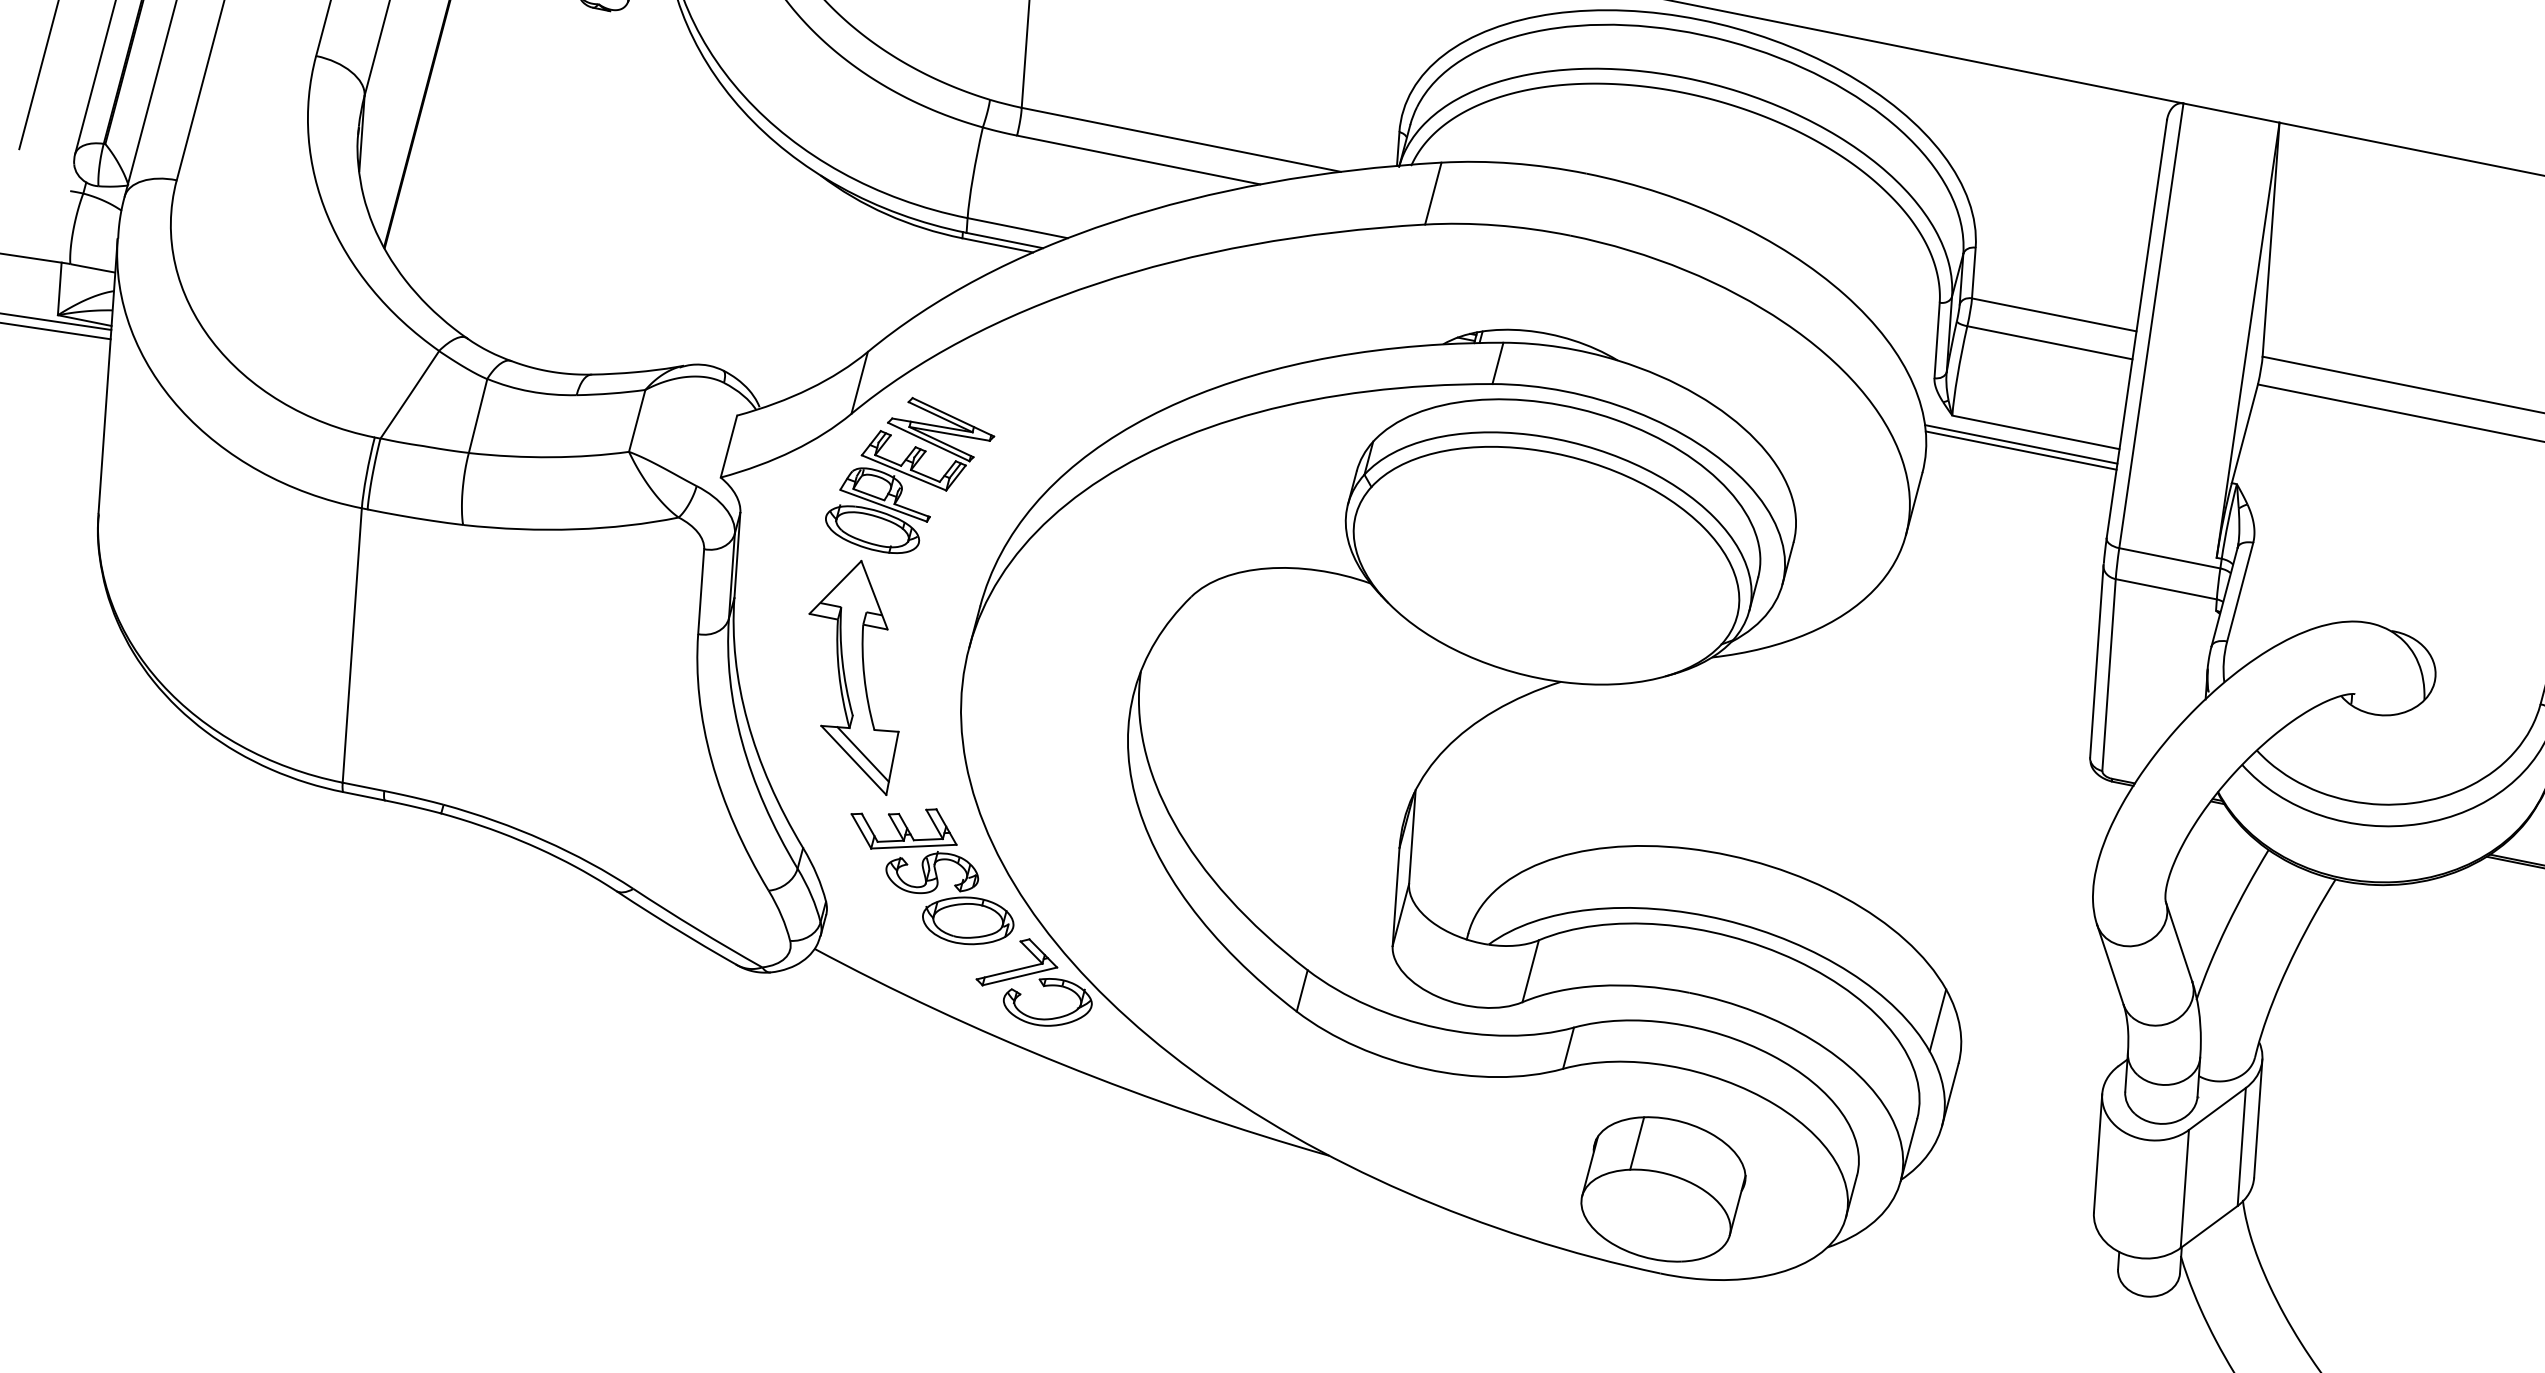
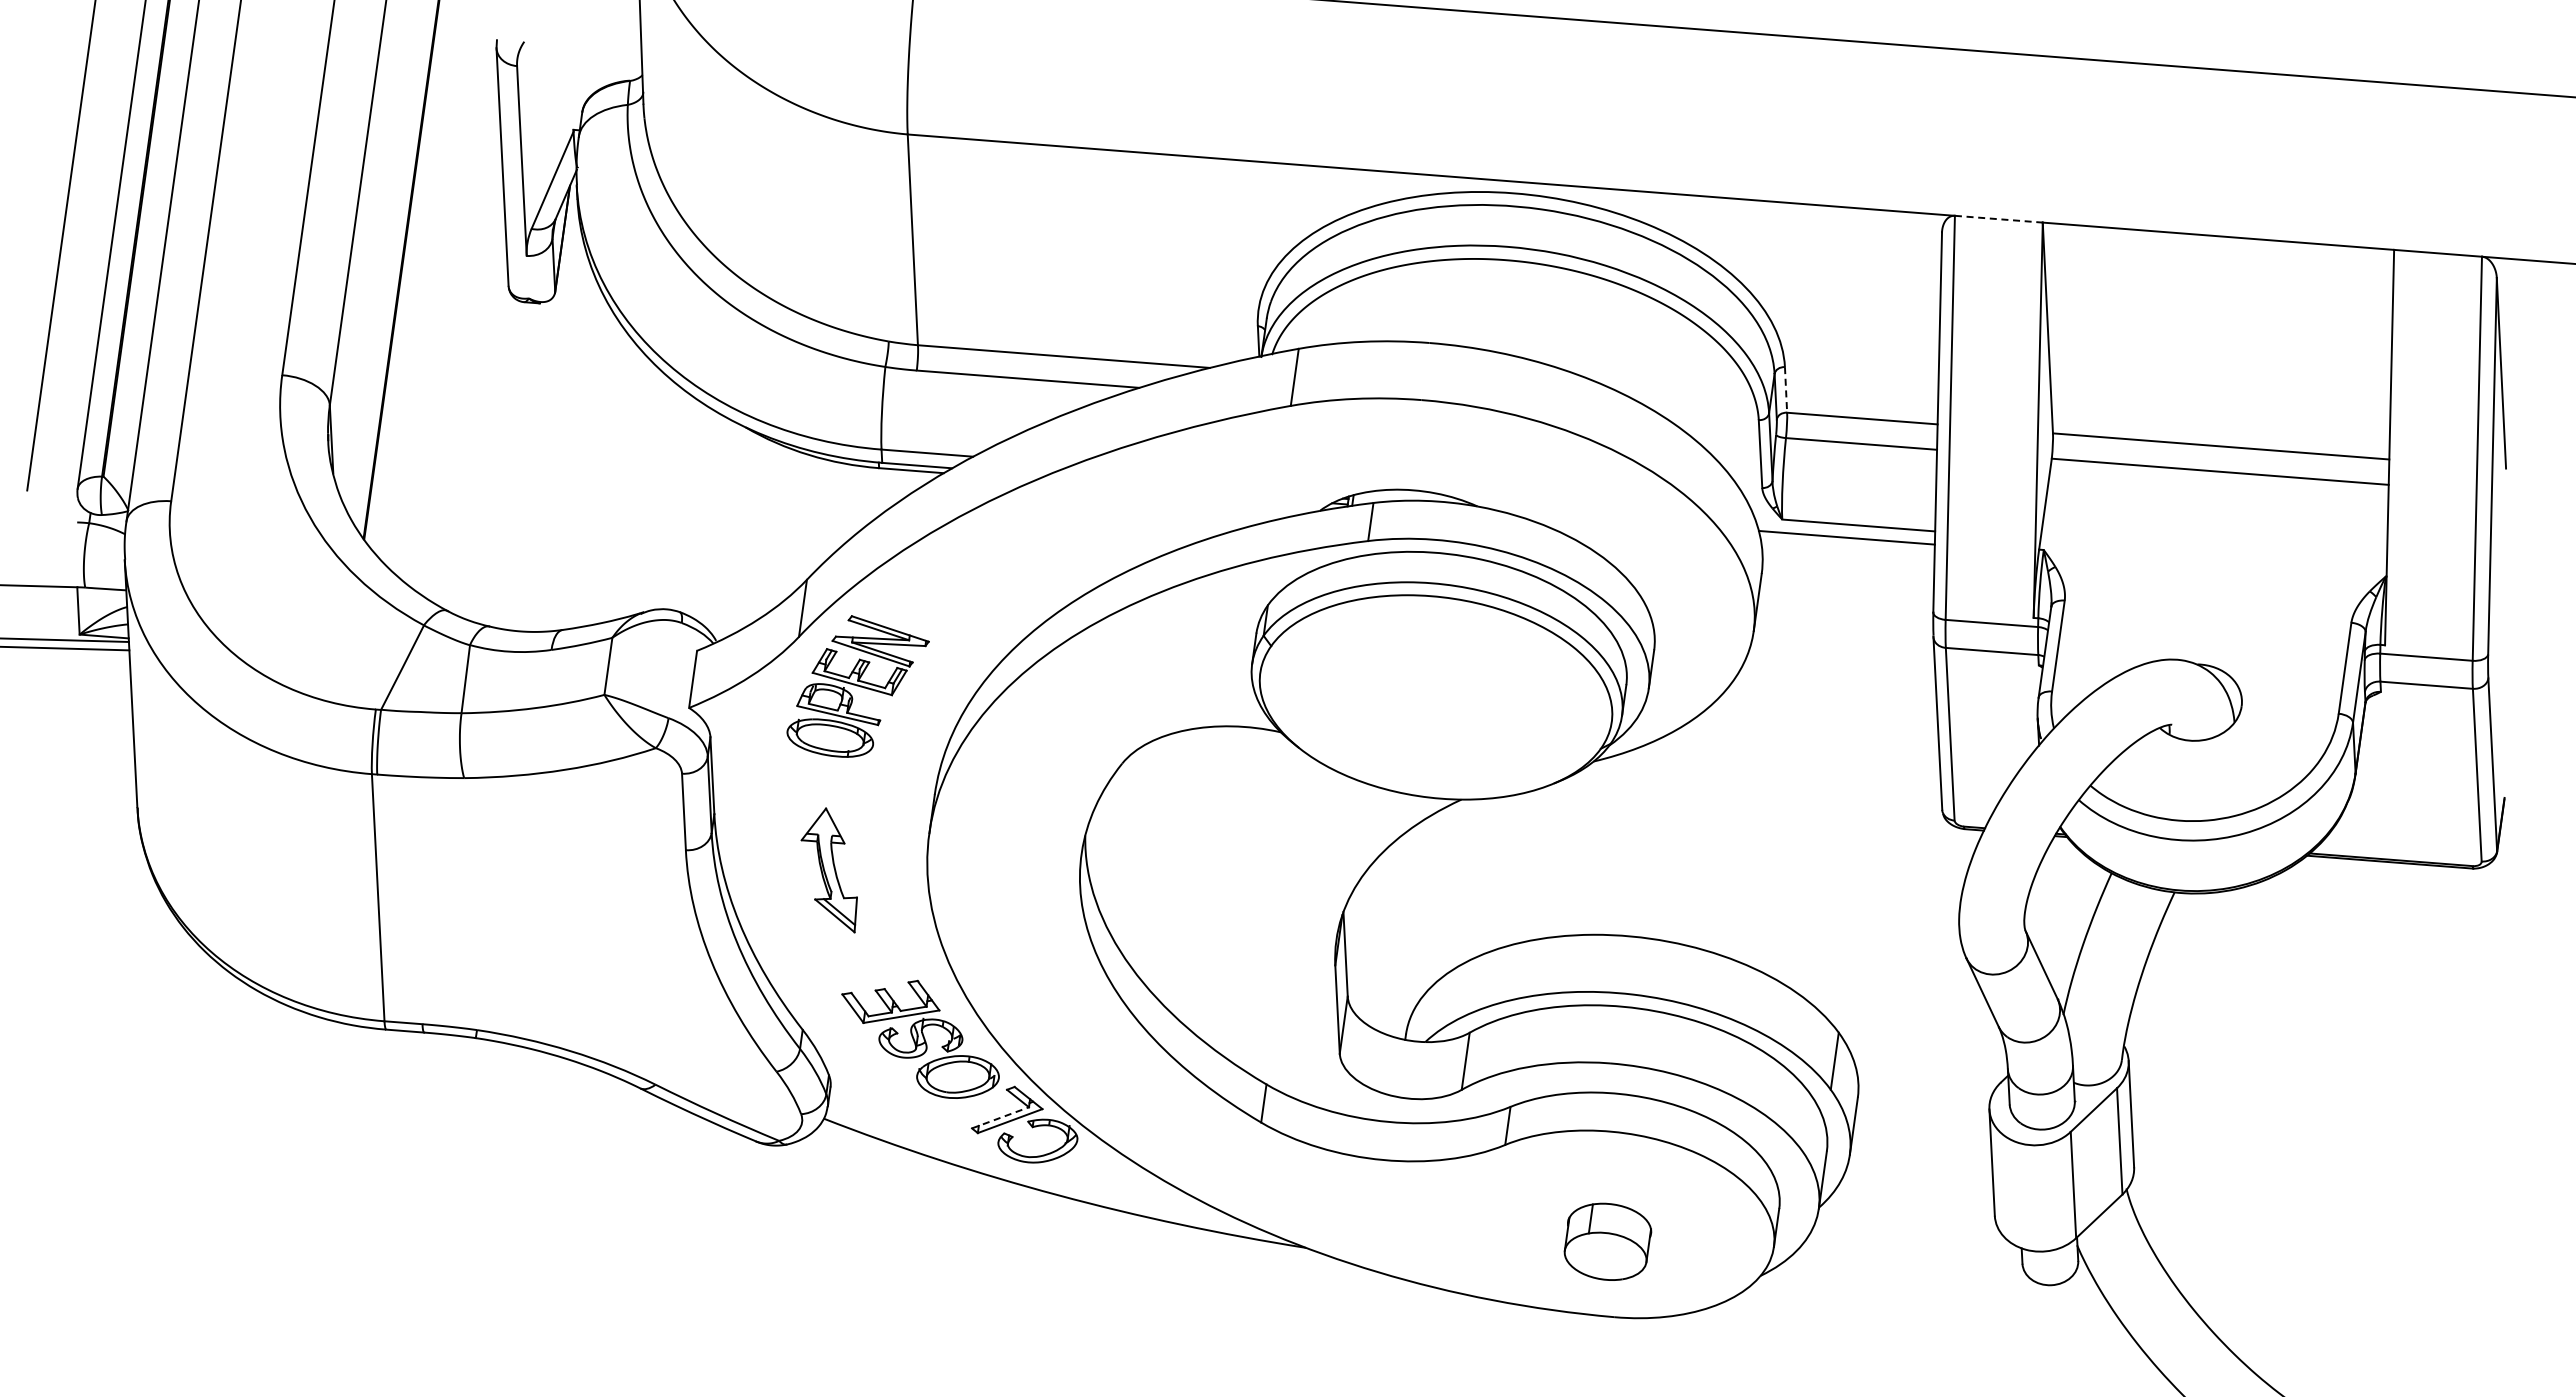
line: (2232, 113) -> (1999, 219), solid -> dashed
line: (1974, 272) -> (1786, 389), solid -> dashed
line: (2021, 450) -> (1847, 543), removed
part: (853, 675) -> (829, 870), size x0.6
line: (1009, 971) -> (1000, 1117), solid -> dashed
part: (1663, 1189) -> (1607, 1241), size x0.6

